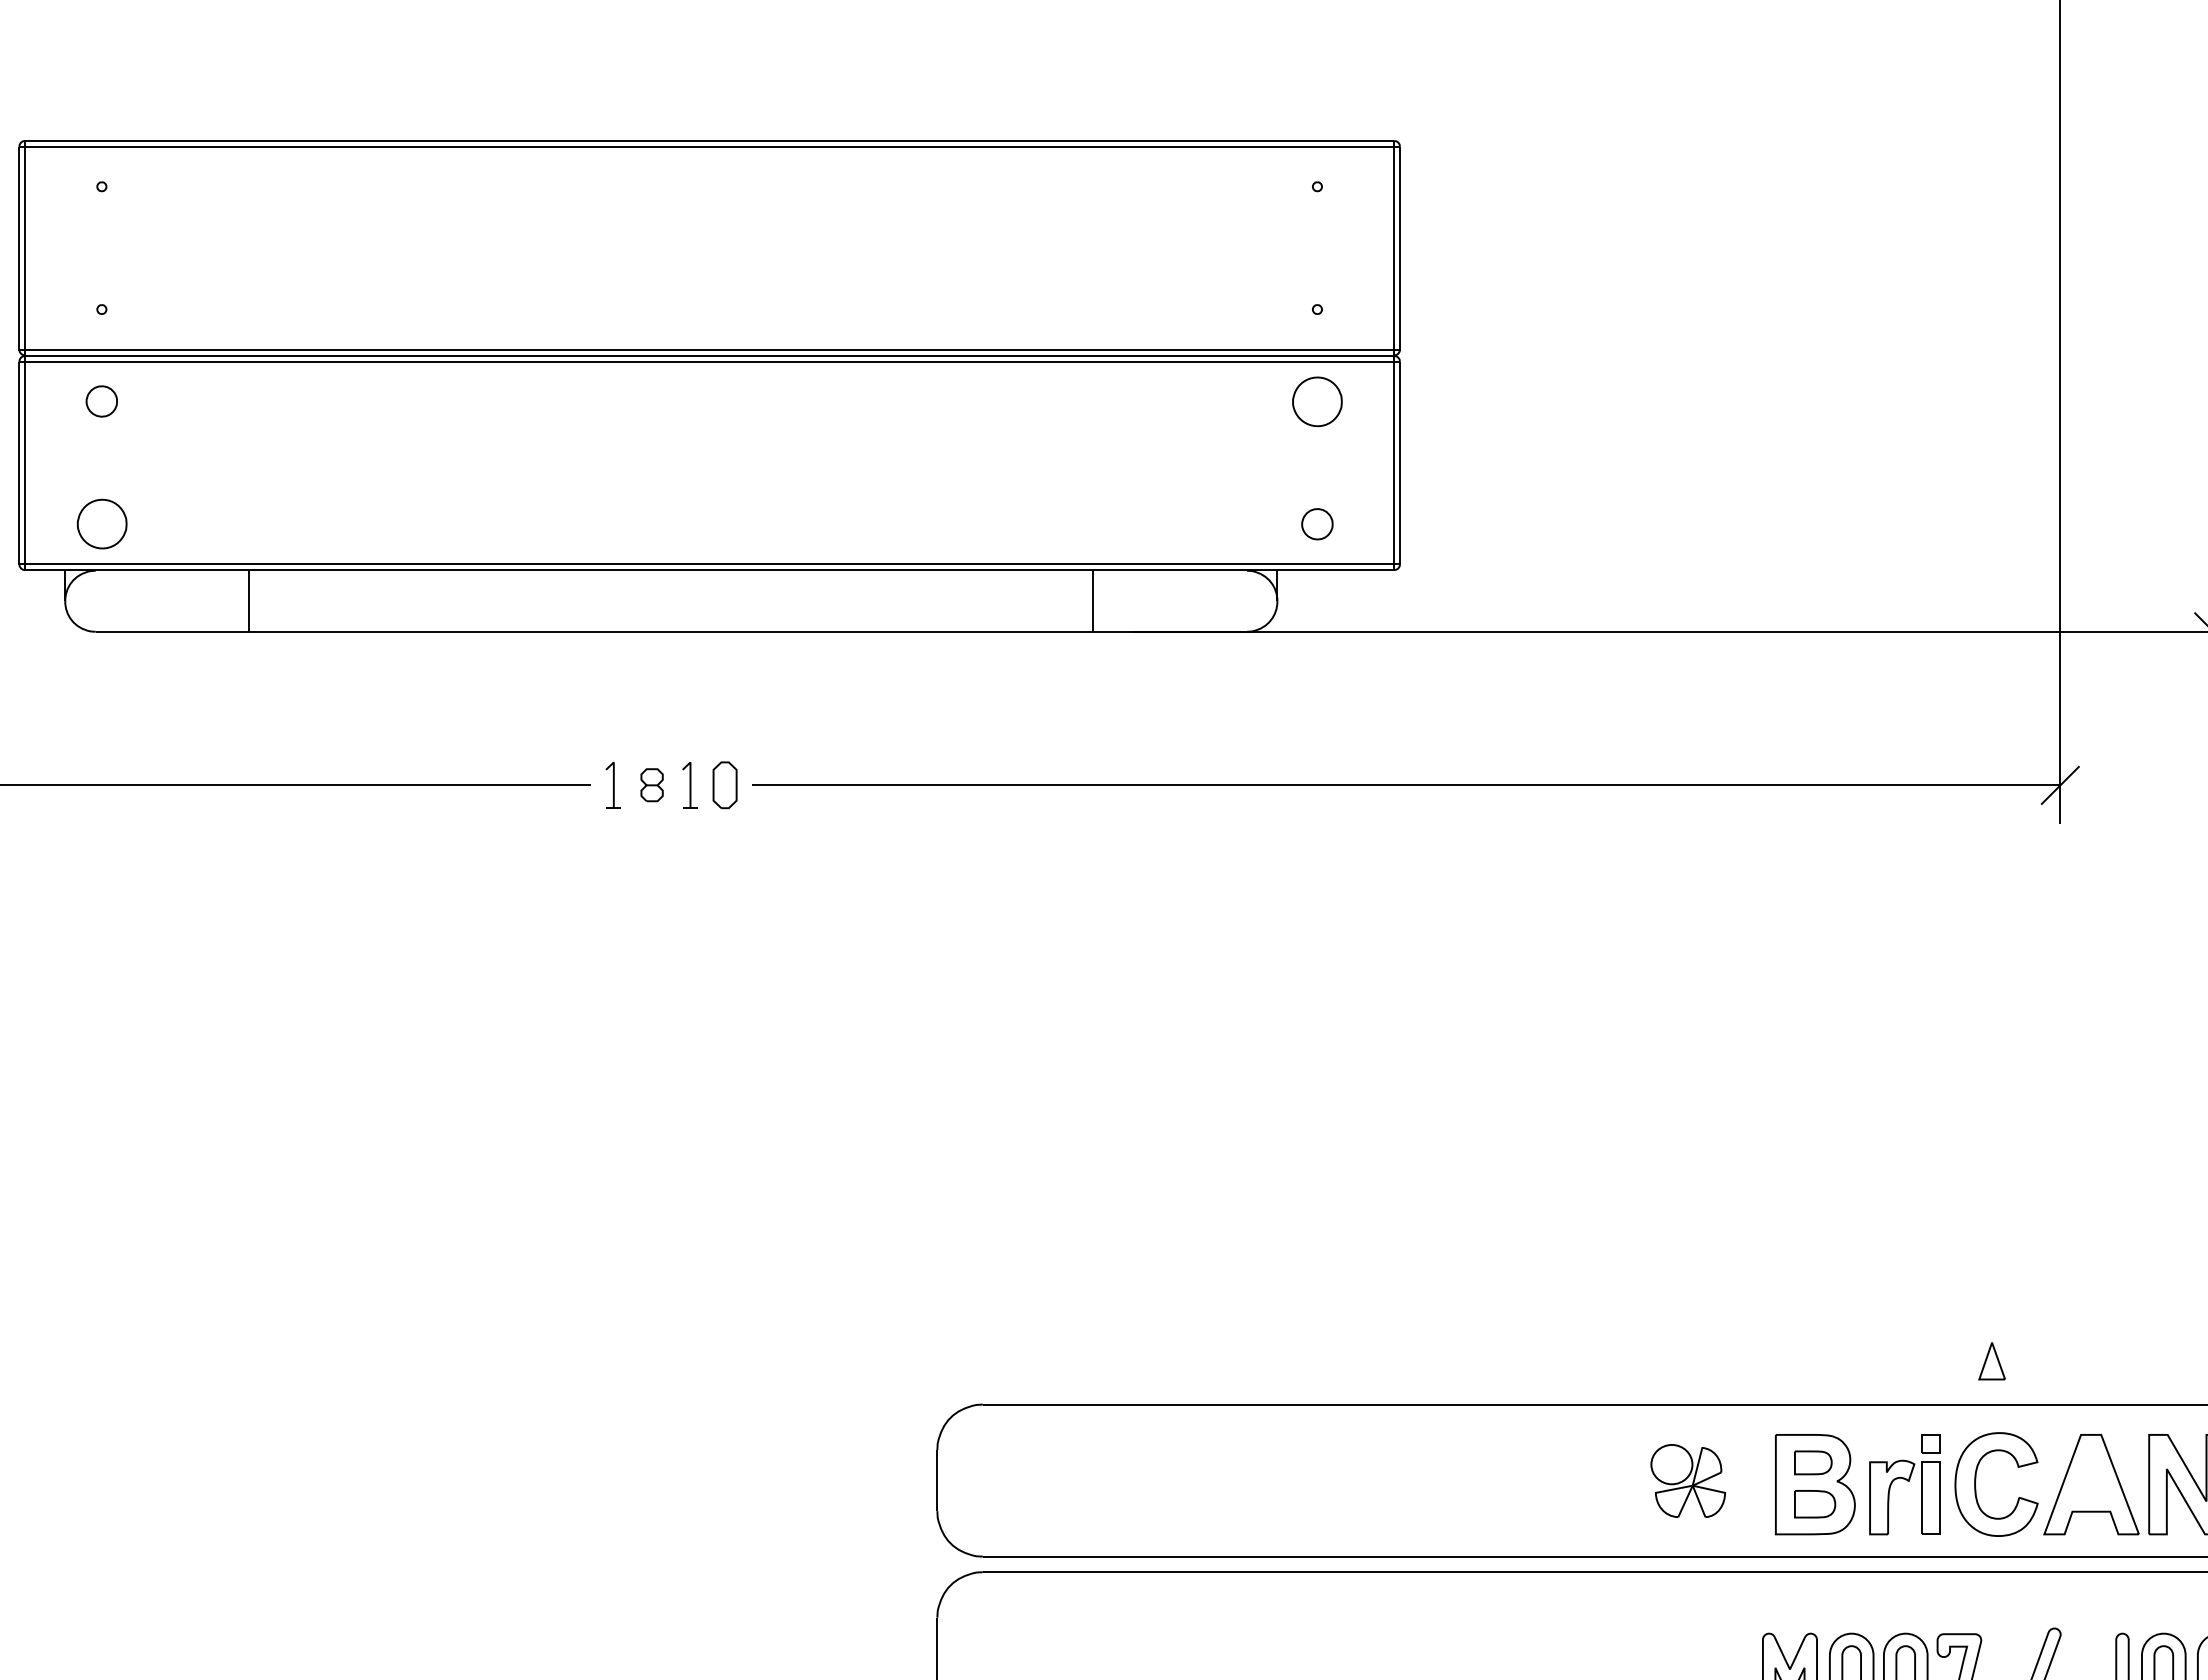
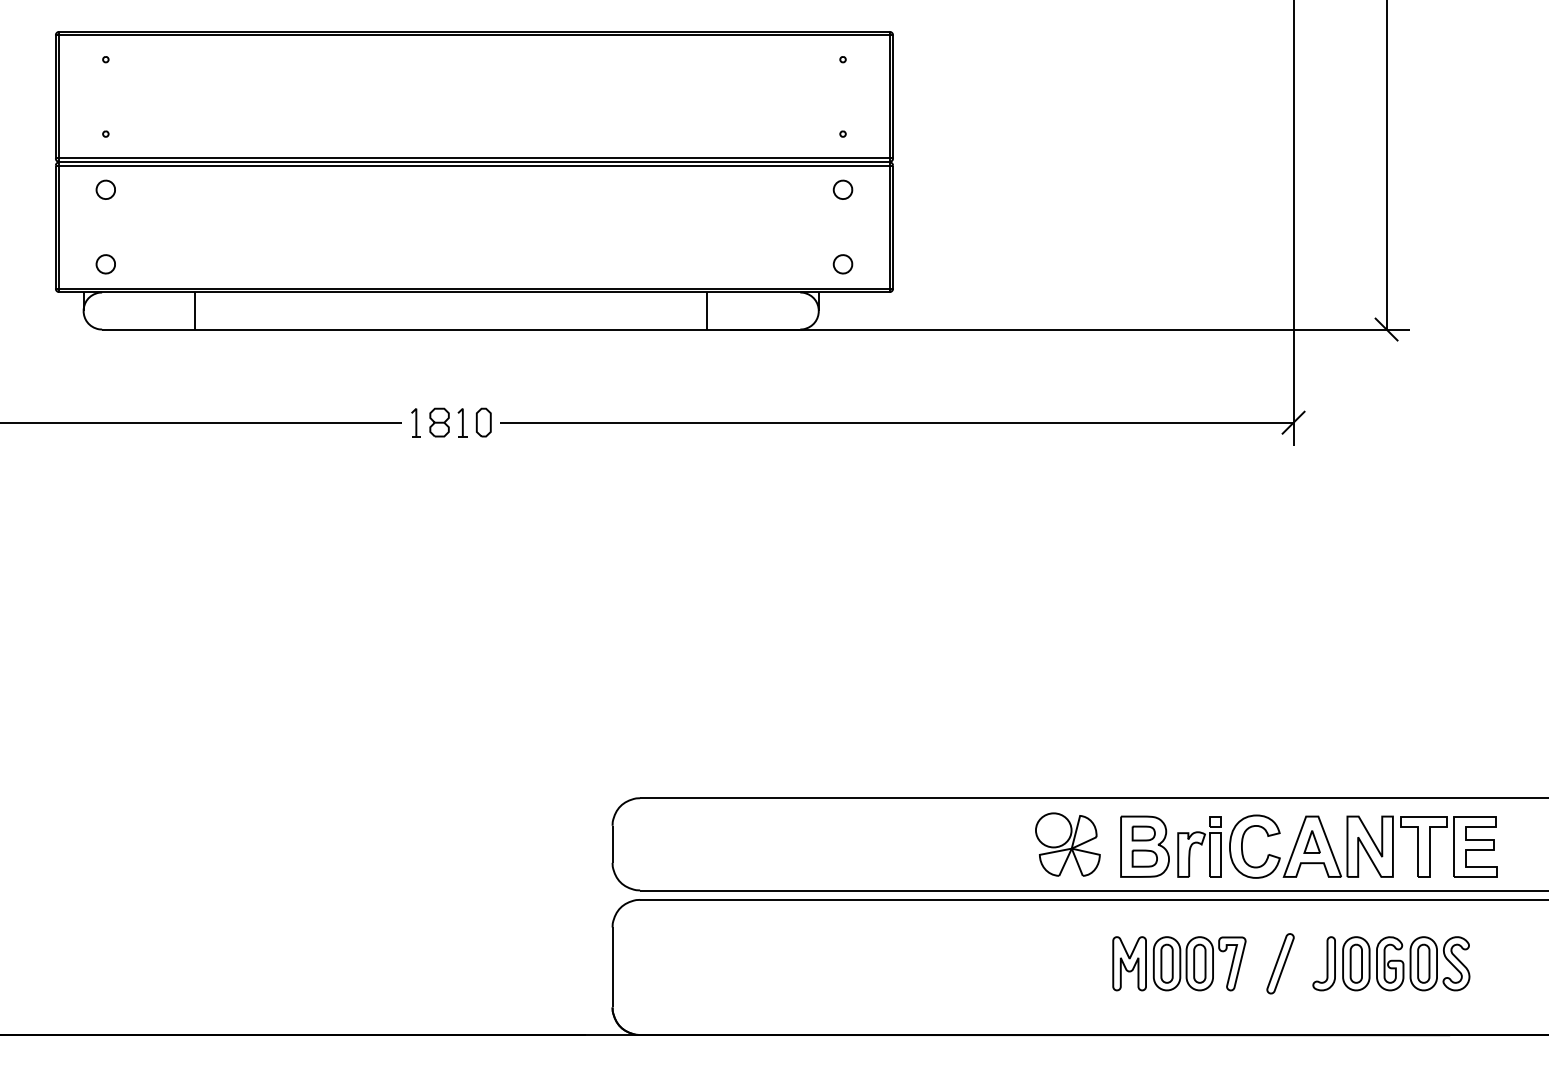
part: (1316, 400) -> (842, 189), size x0.62
part: (101, 524) -> (105, 264), size x0.62
part: (652, 785) -> (439, 422), size x1.43
part: (1990, 1360) -> (1311, 841), moved
part: (1687, 1480) -> (1067, 844), size x1.43

